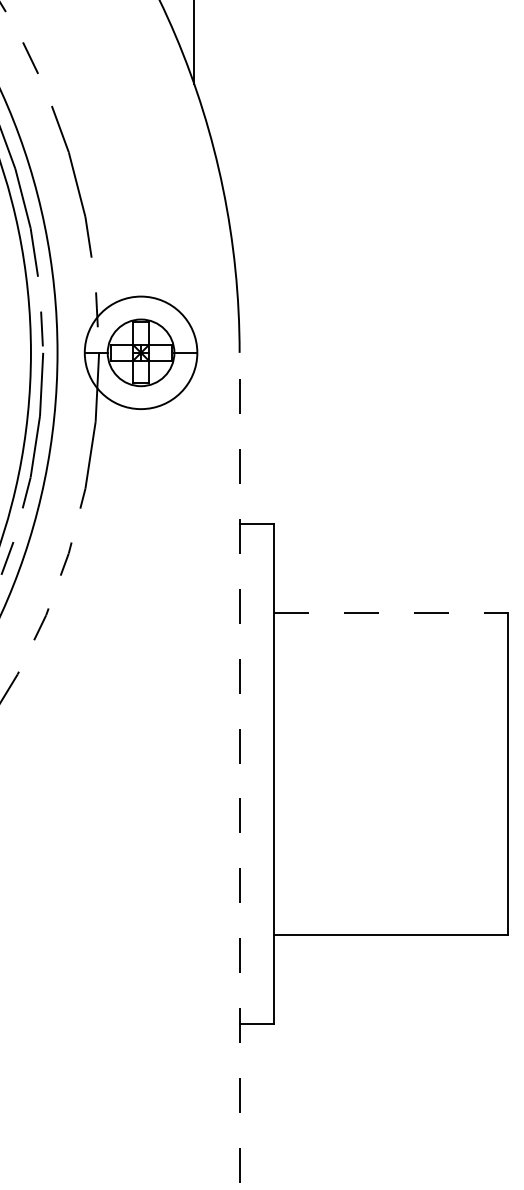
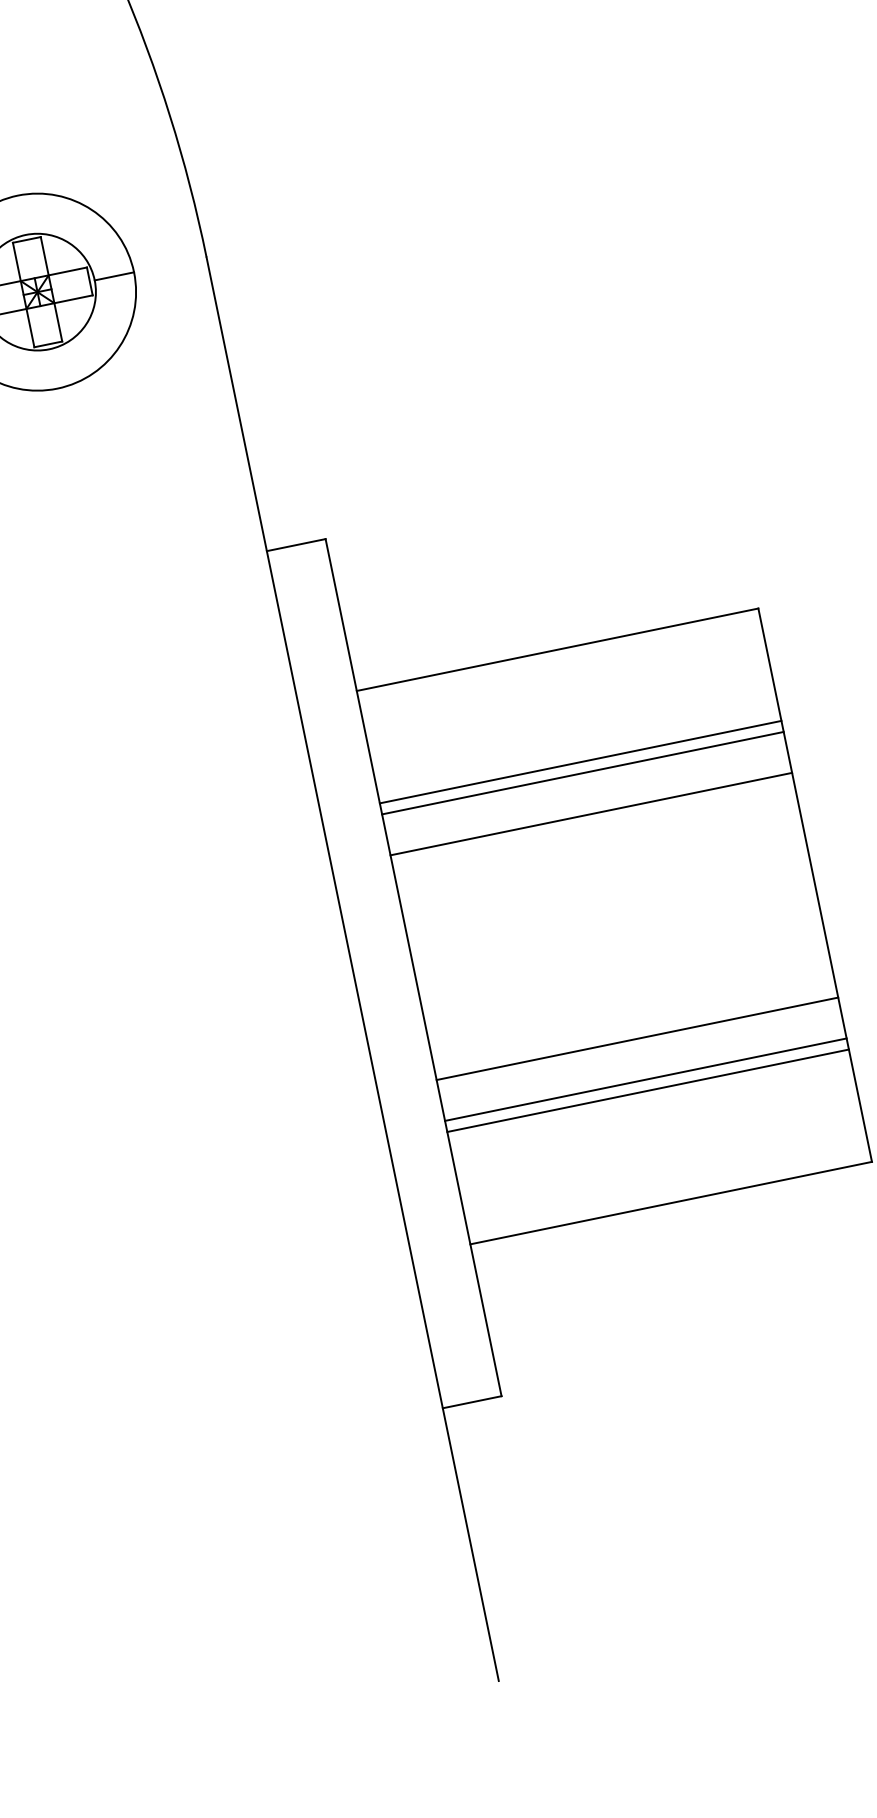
line: (391, 612) -> (558, 649), dashed -> solid
line: (390, 678) -> (579, 762), added
line: (390, 684) -> (582, 773), added
line: (390, 708) -> (590, 814), added
line: (239, 767) -> (352, 968), dashed -> solid
line: (390, 839) -> (636, 1038), added
line: (390, 863) -> (645, 1080), added
line: (390, 869) -> (647, 1090), added

